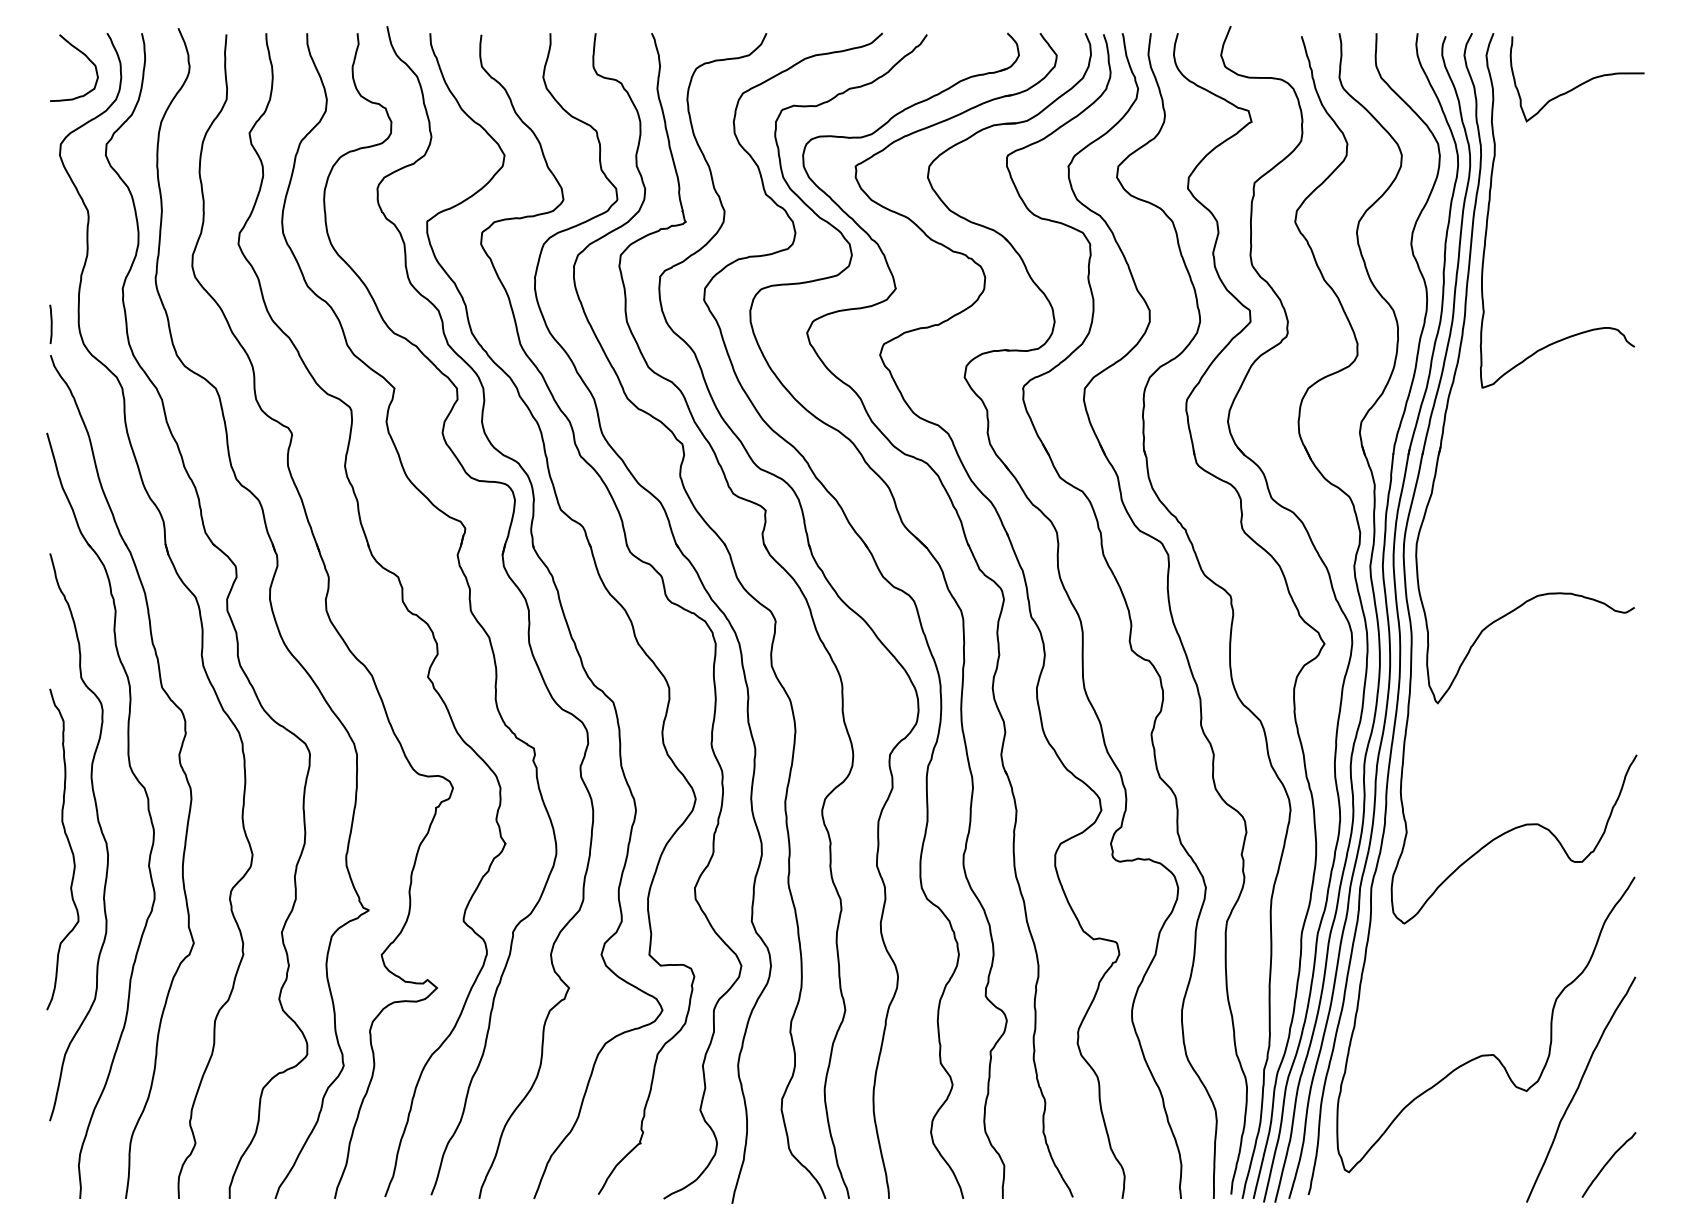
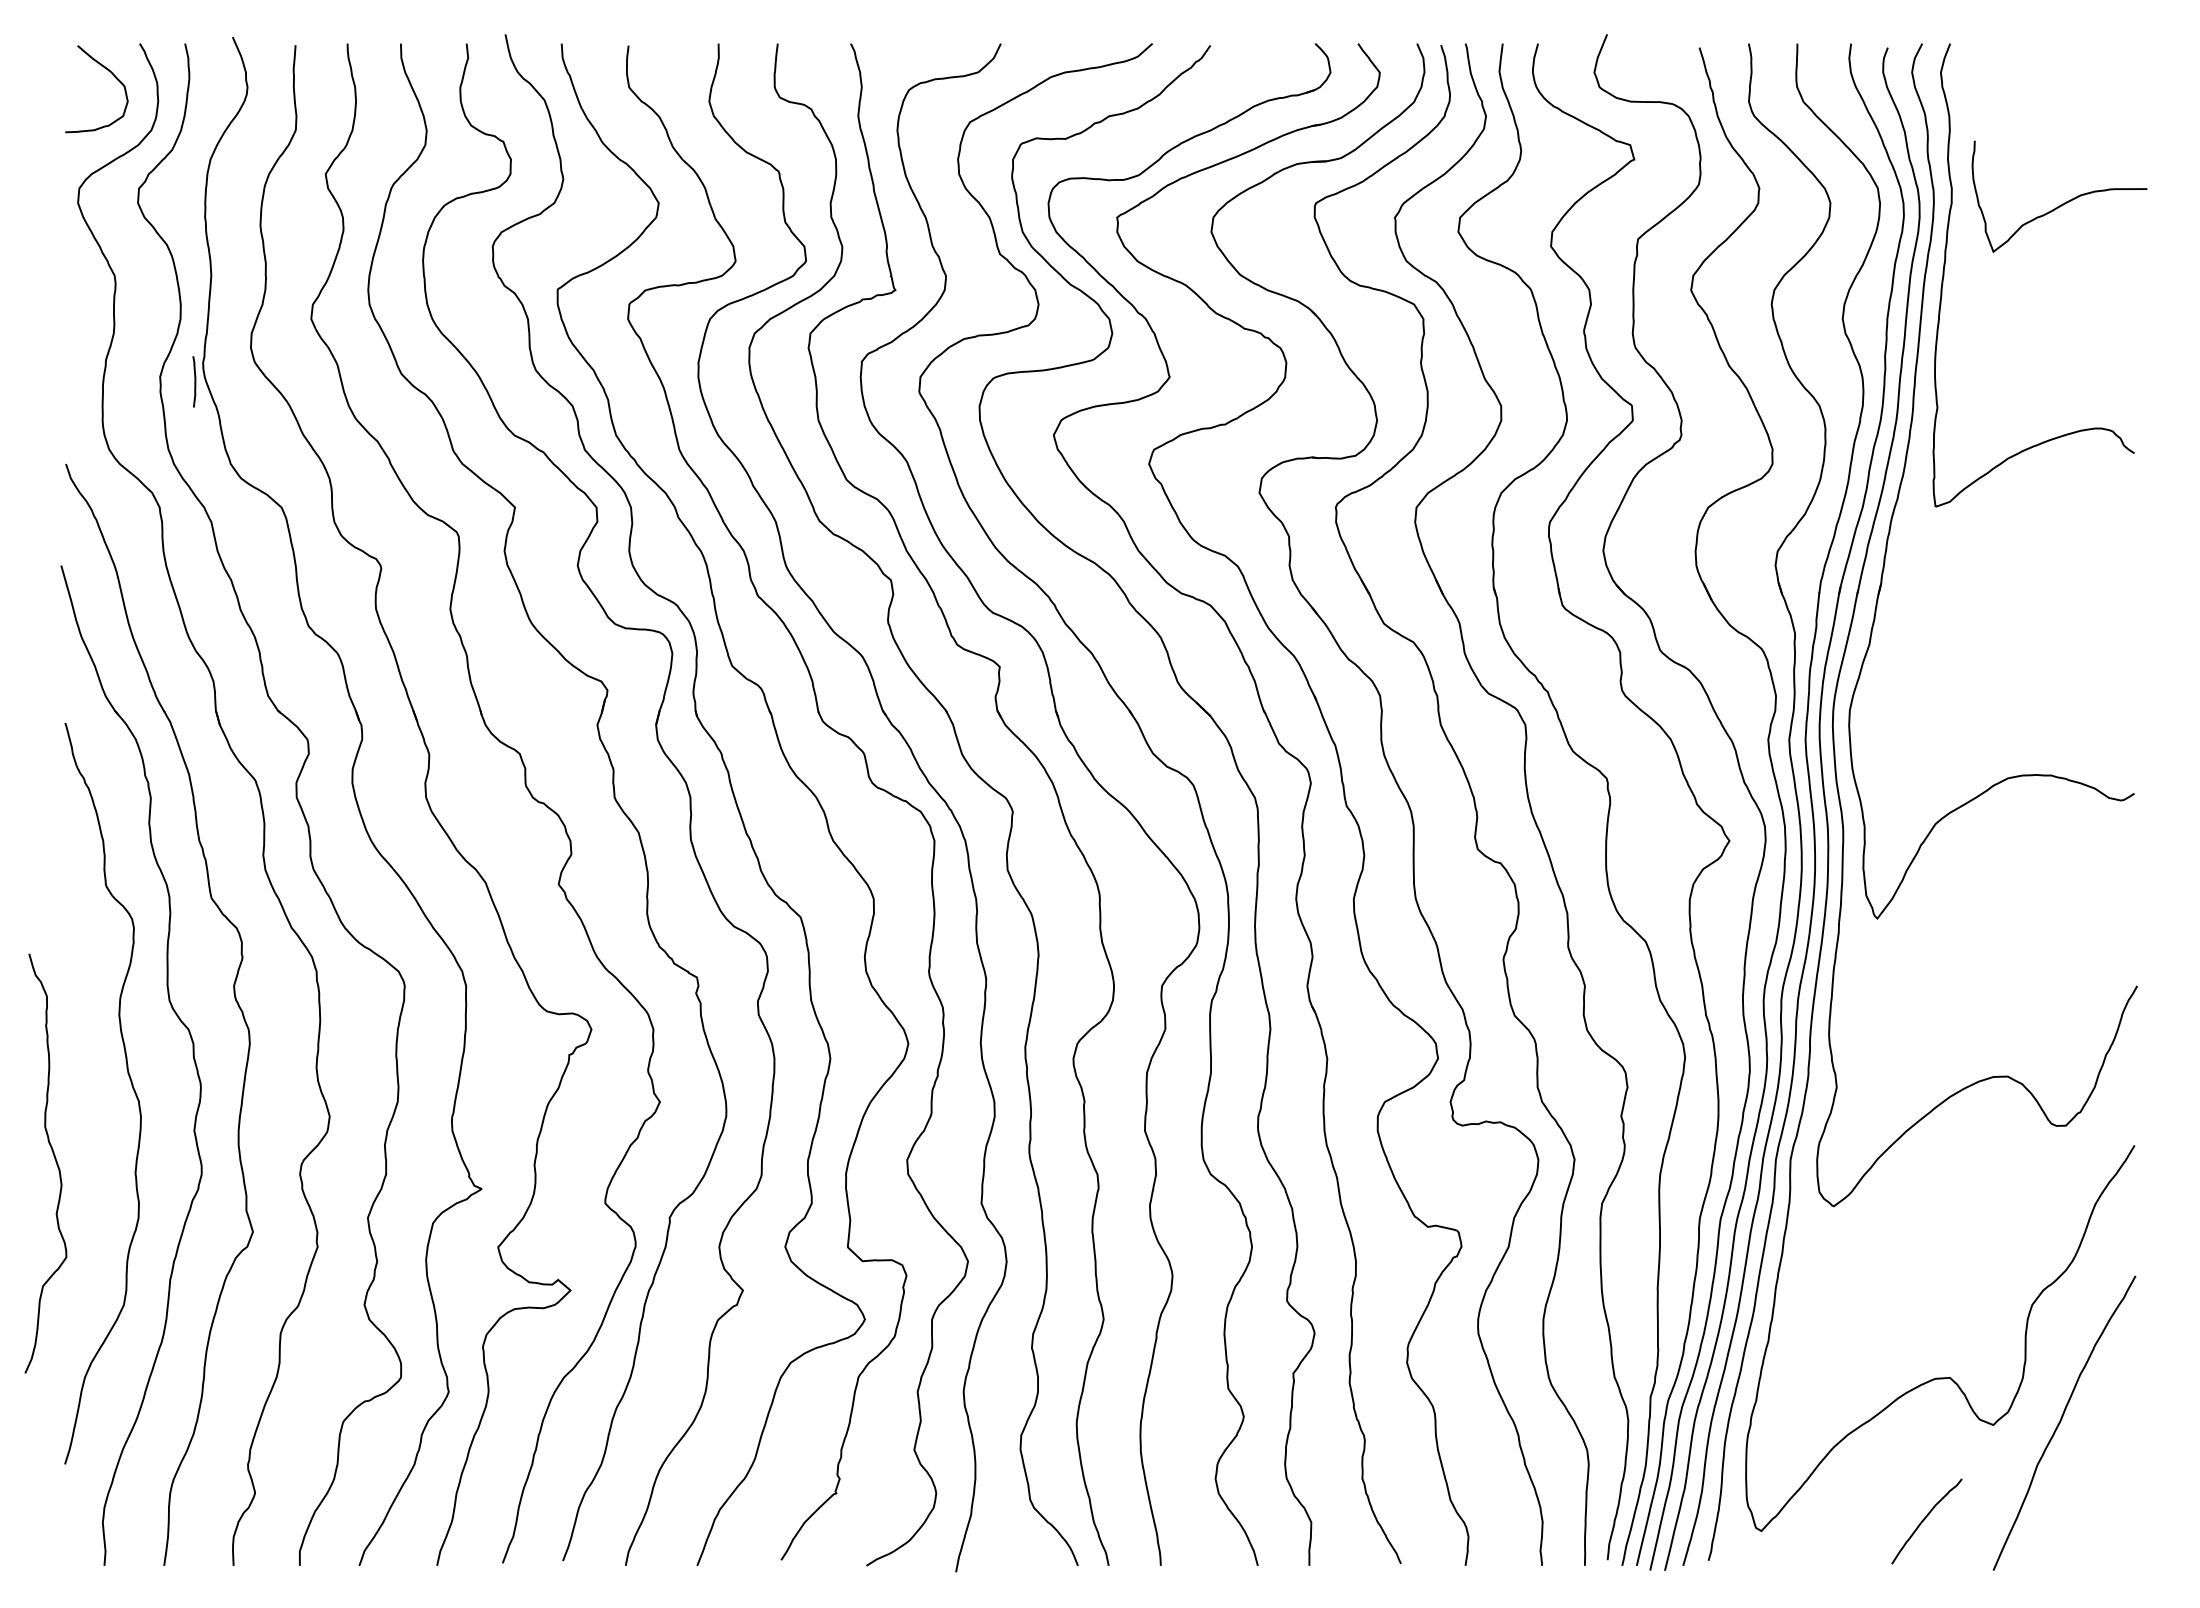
curve: (1579, 84) -> (2062, 203), moved
curve: (51, 324) -> (194, 381), moved
curve: (69, 846) -> (54, 1159), moved
curve: (1607, 1163) -> (1925, 1519), moved

